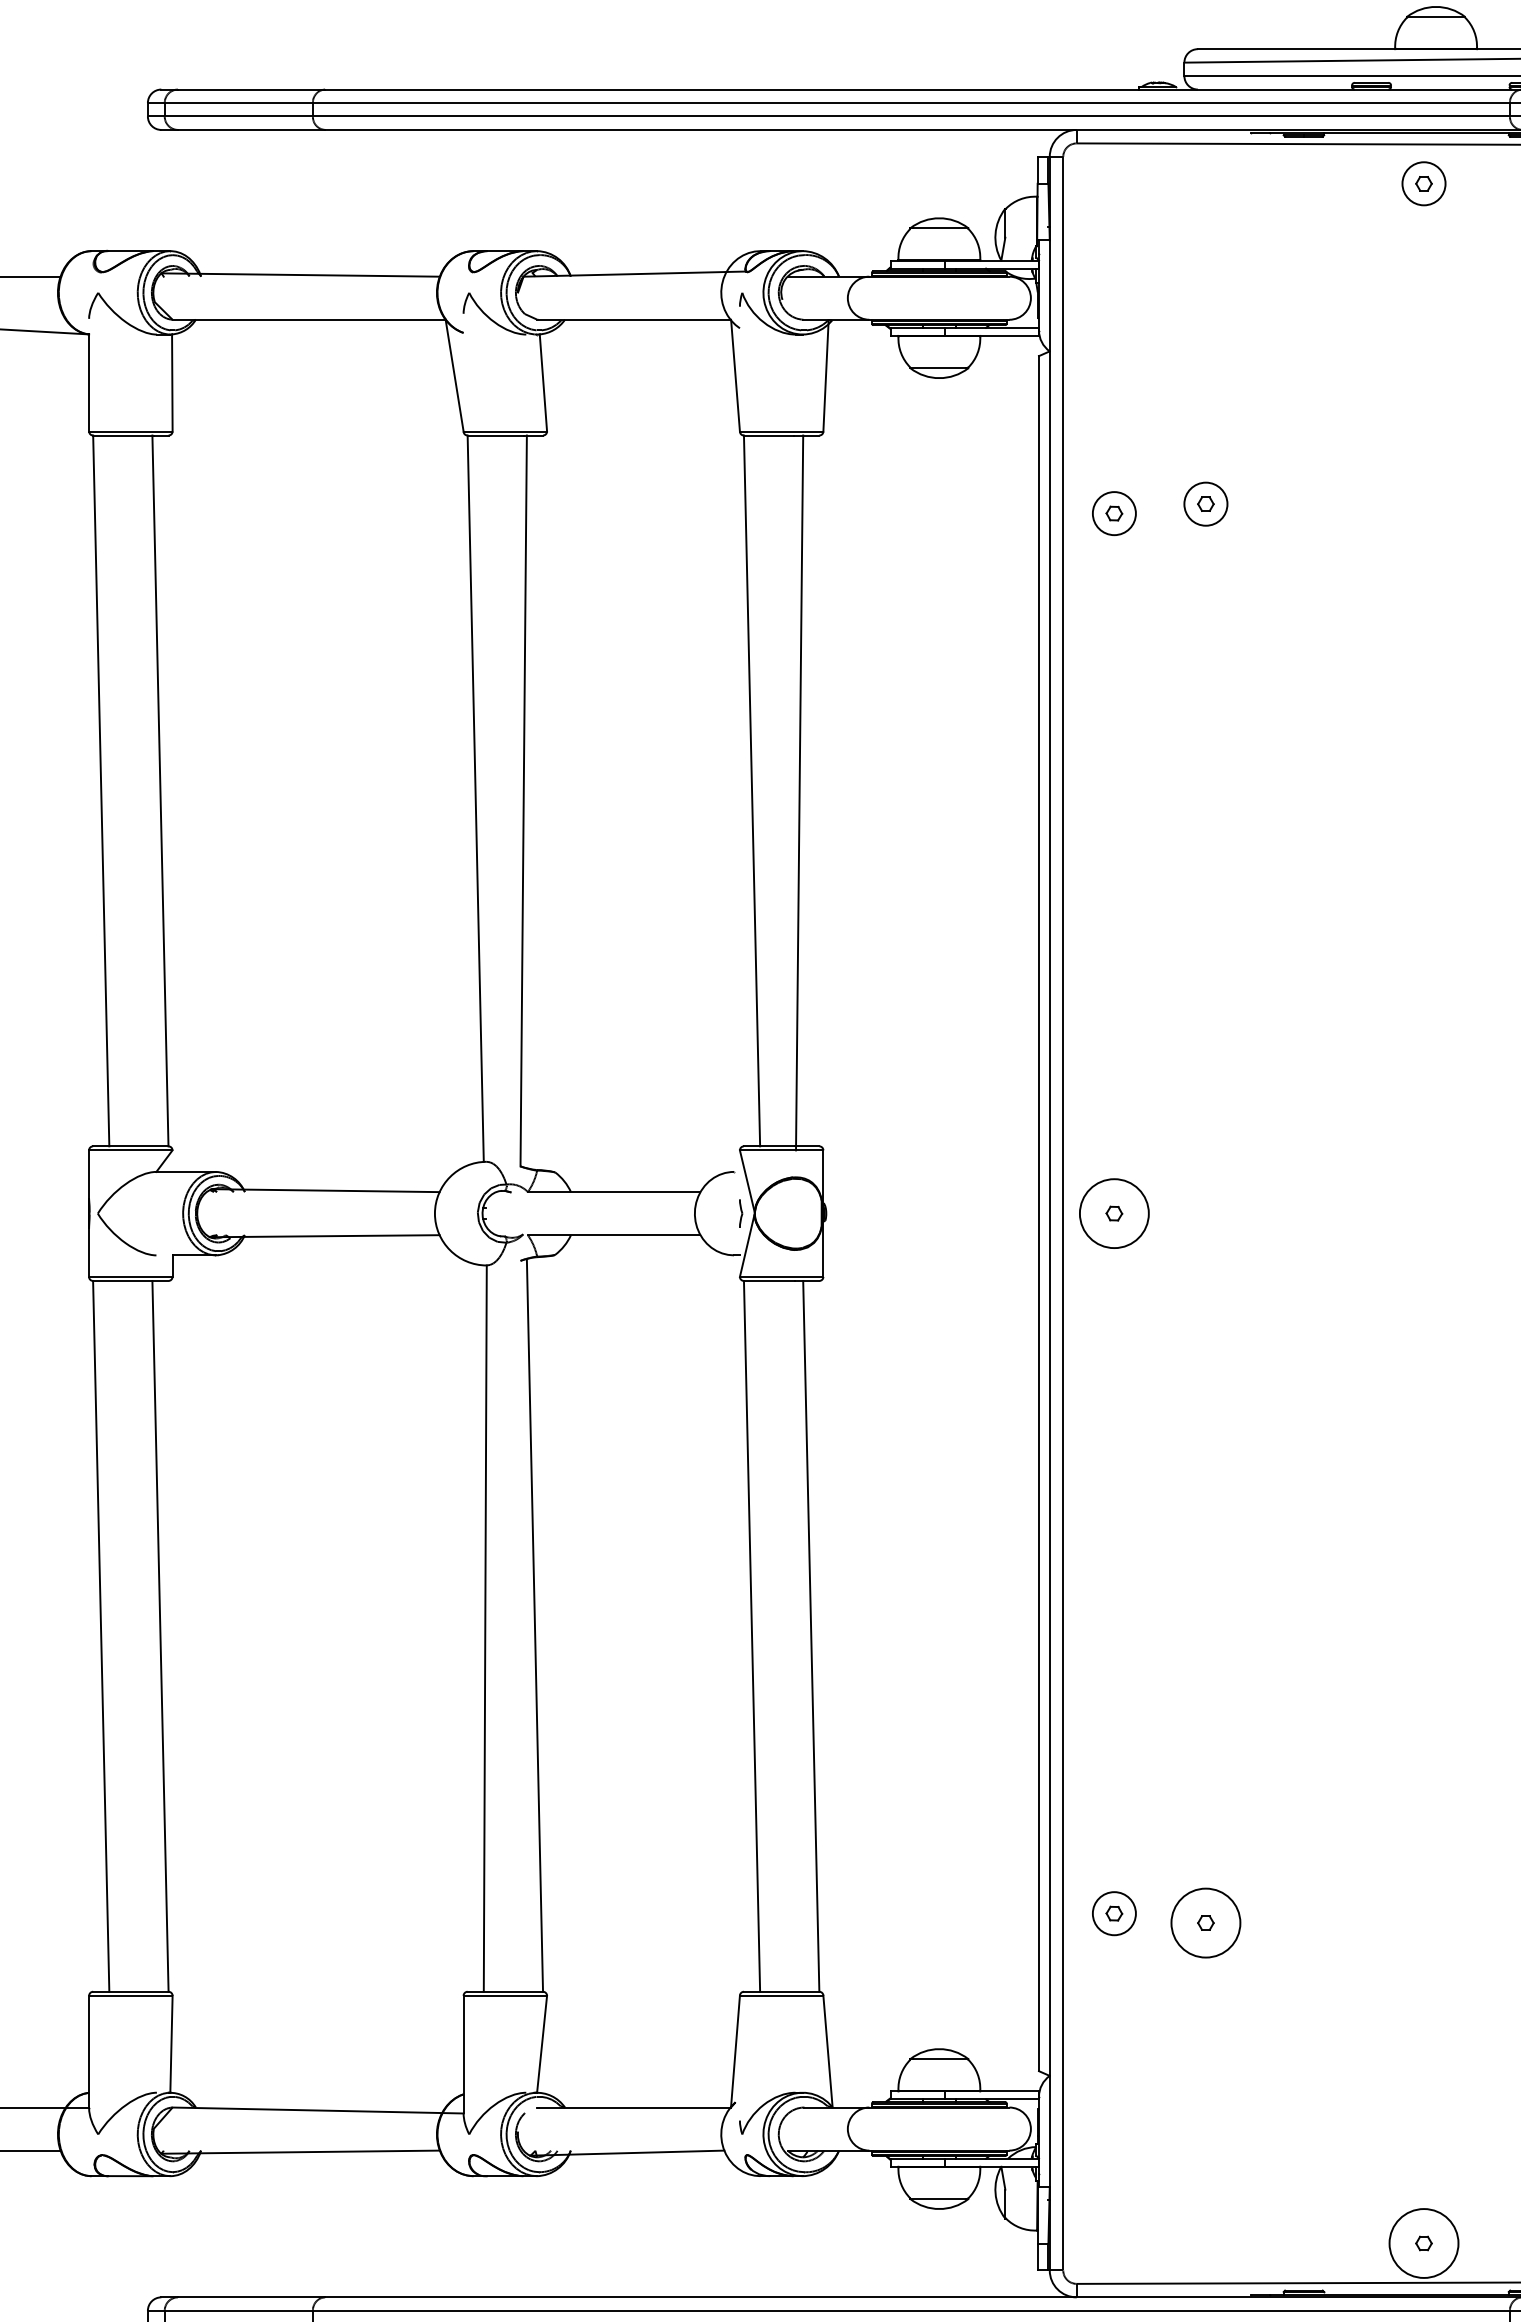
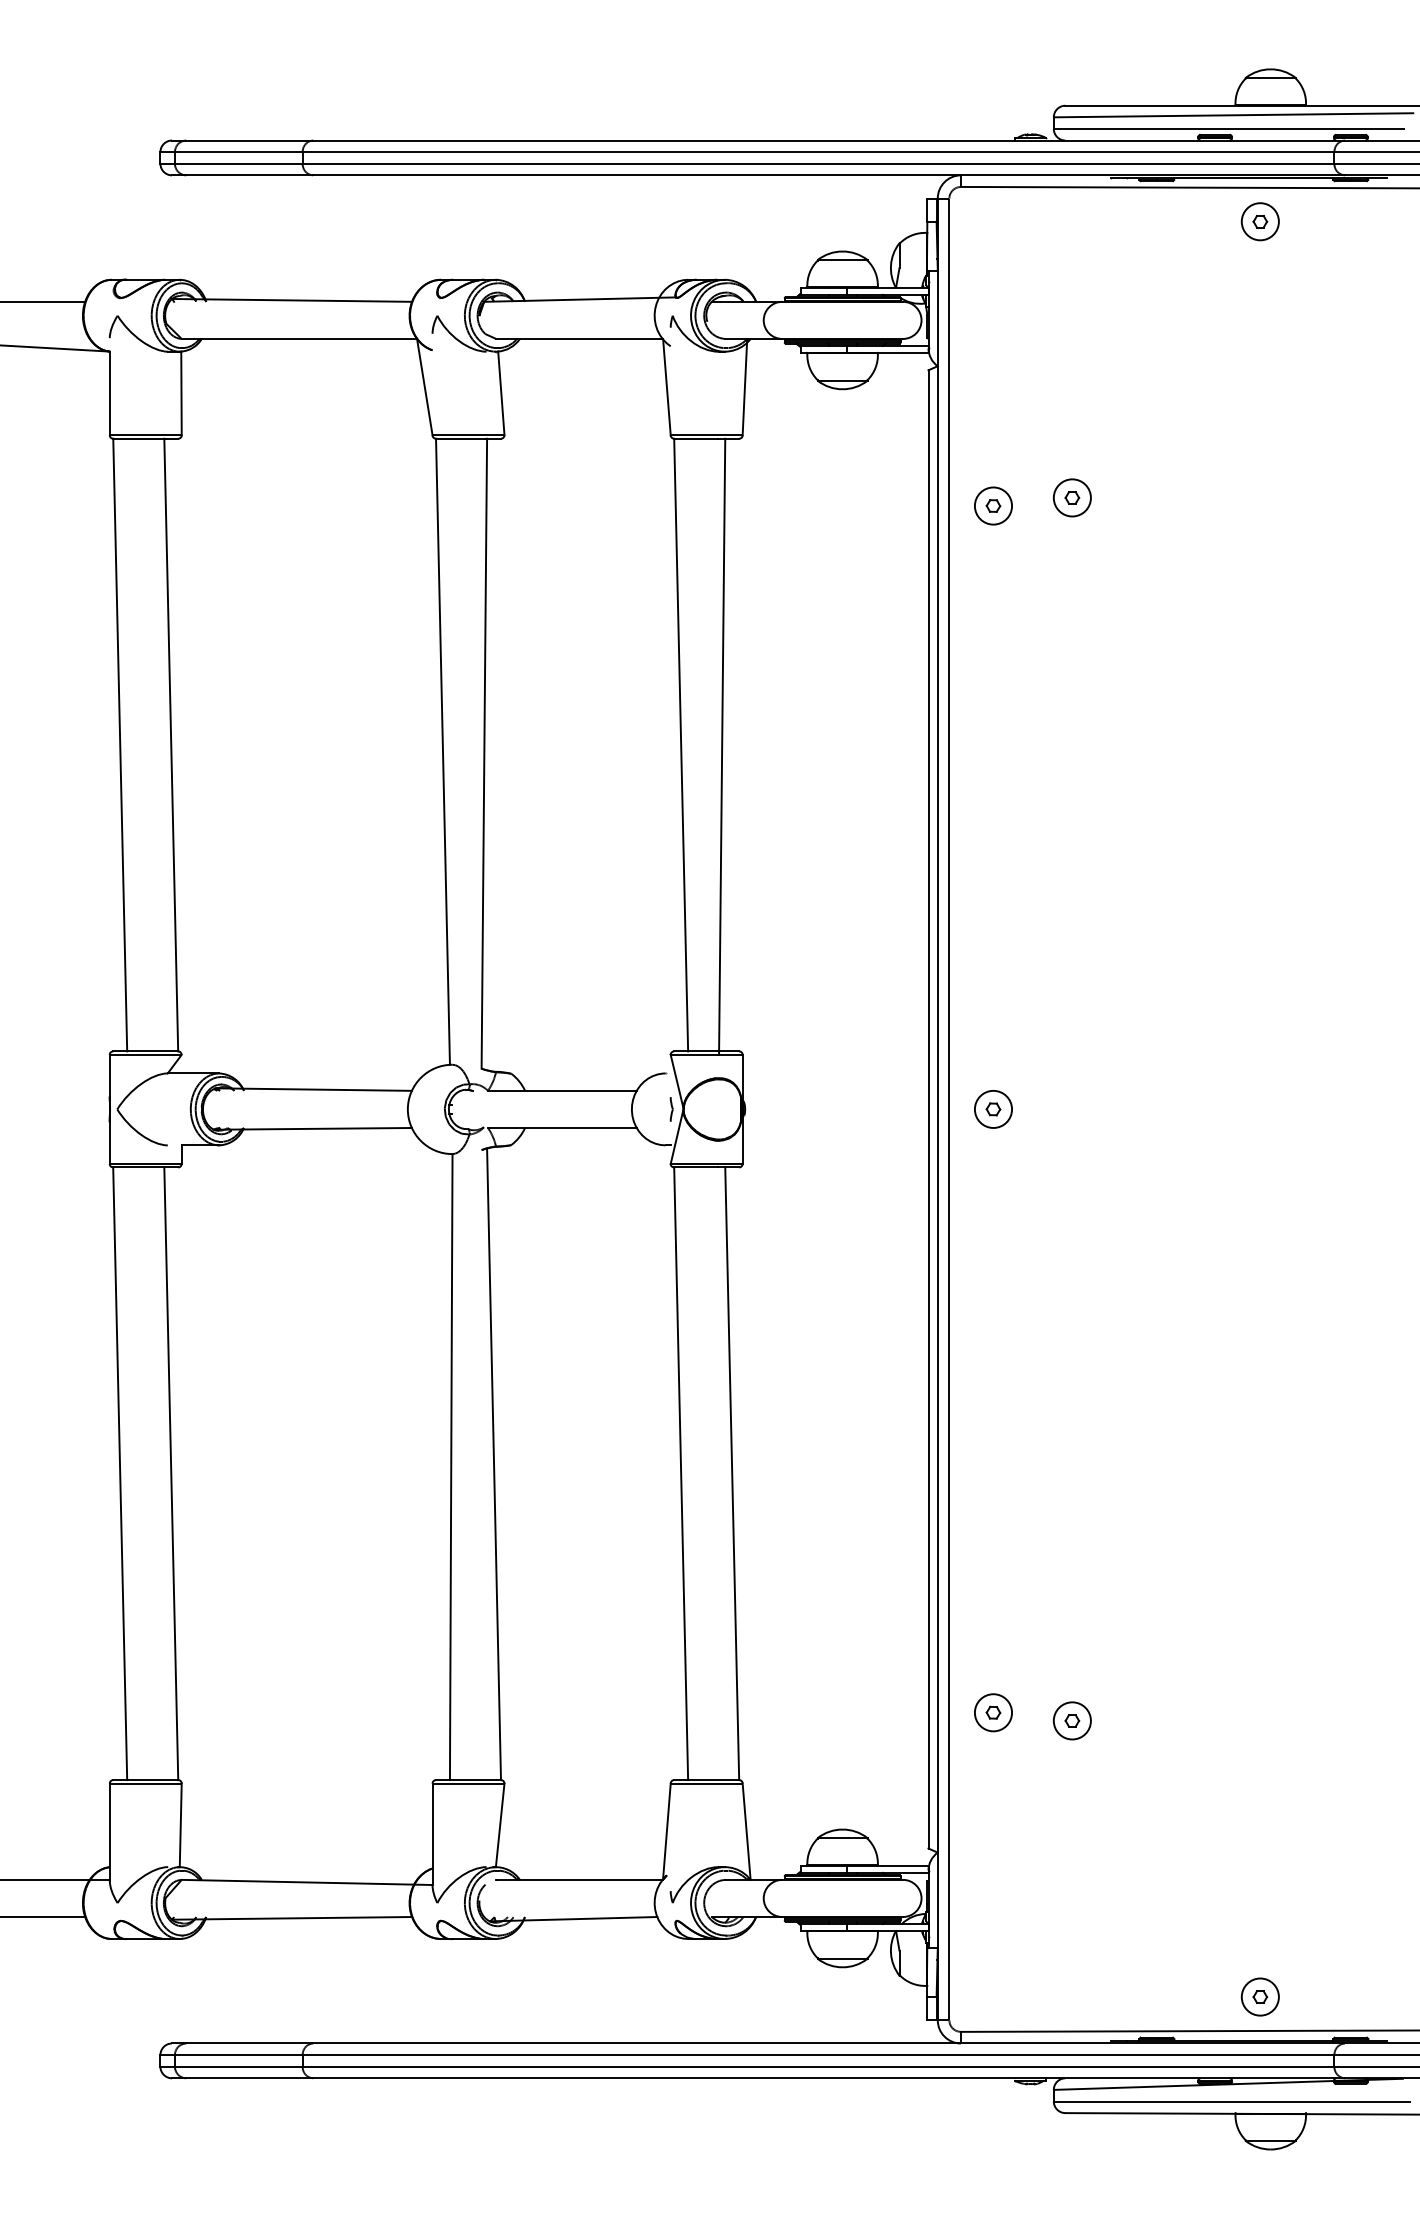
circle: (1114, 1212) -> (993, 1108), size x0.62
circle: (1204, 1922) -> (1071, 1720), size x0.62
circle: (1423, 2242) -> (1259, 1996), size x0.62

